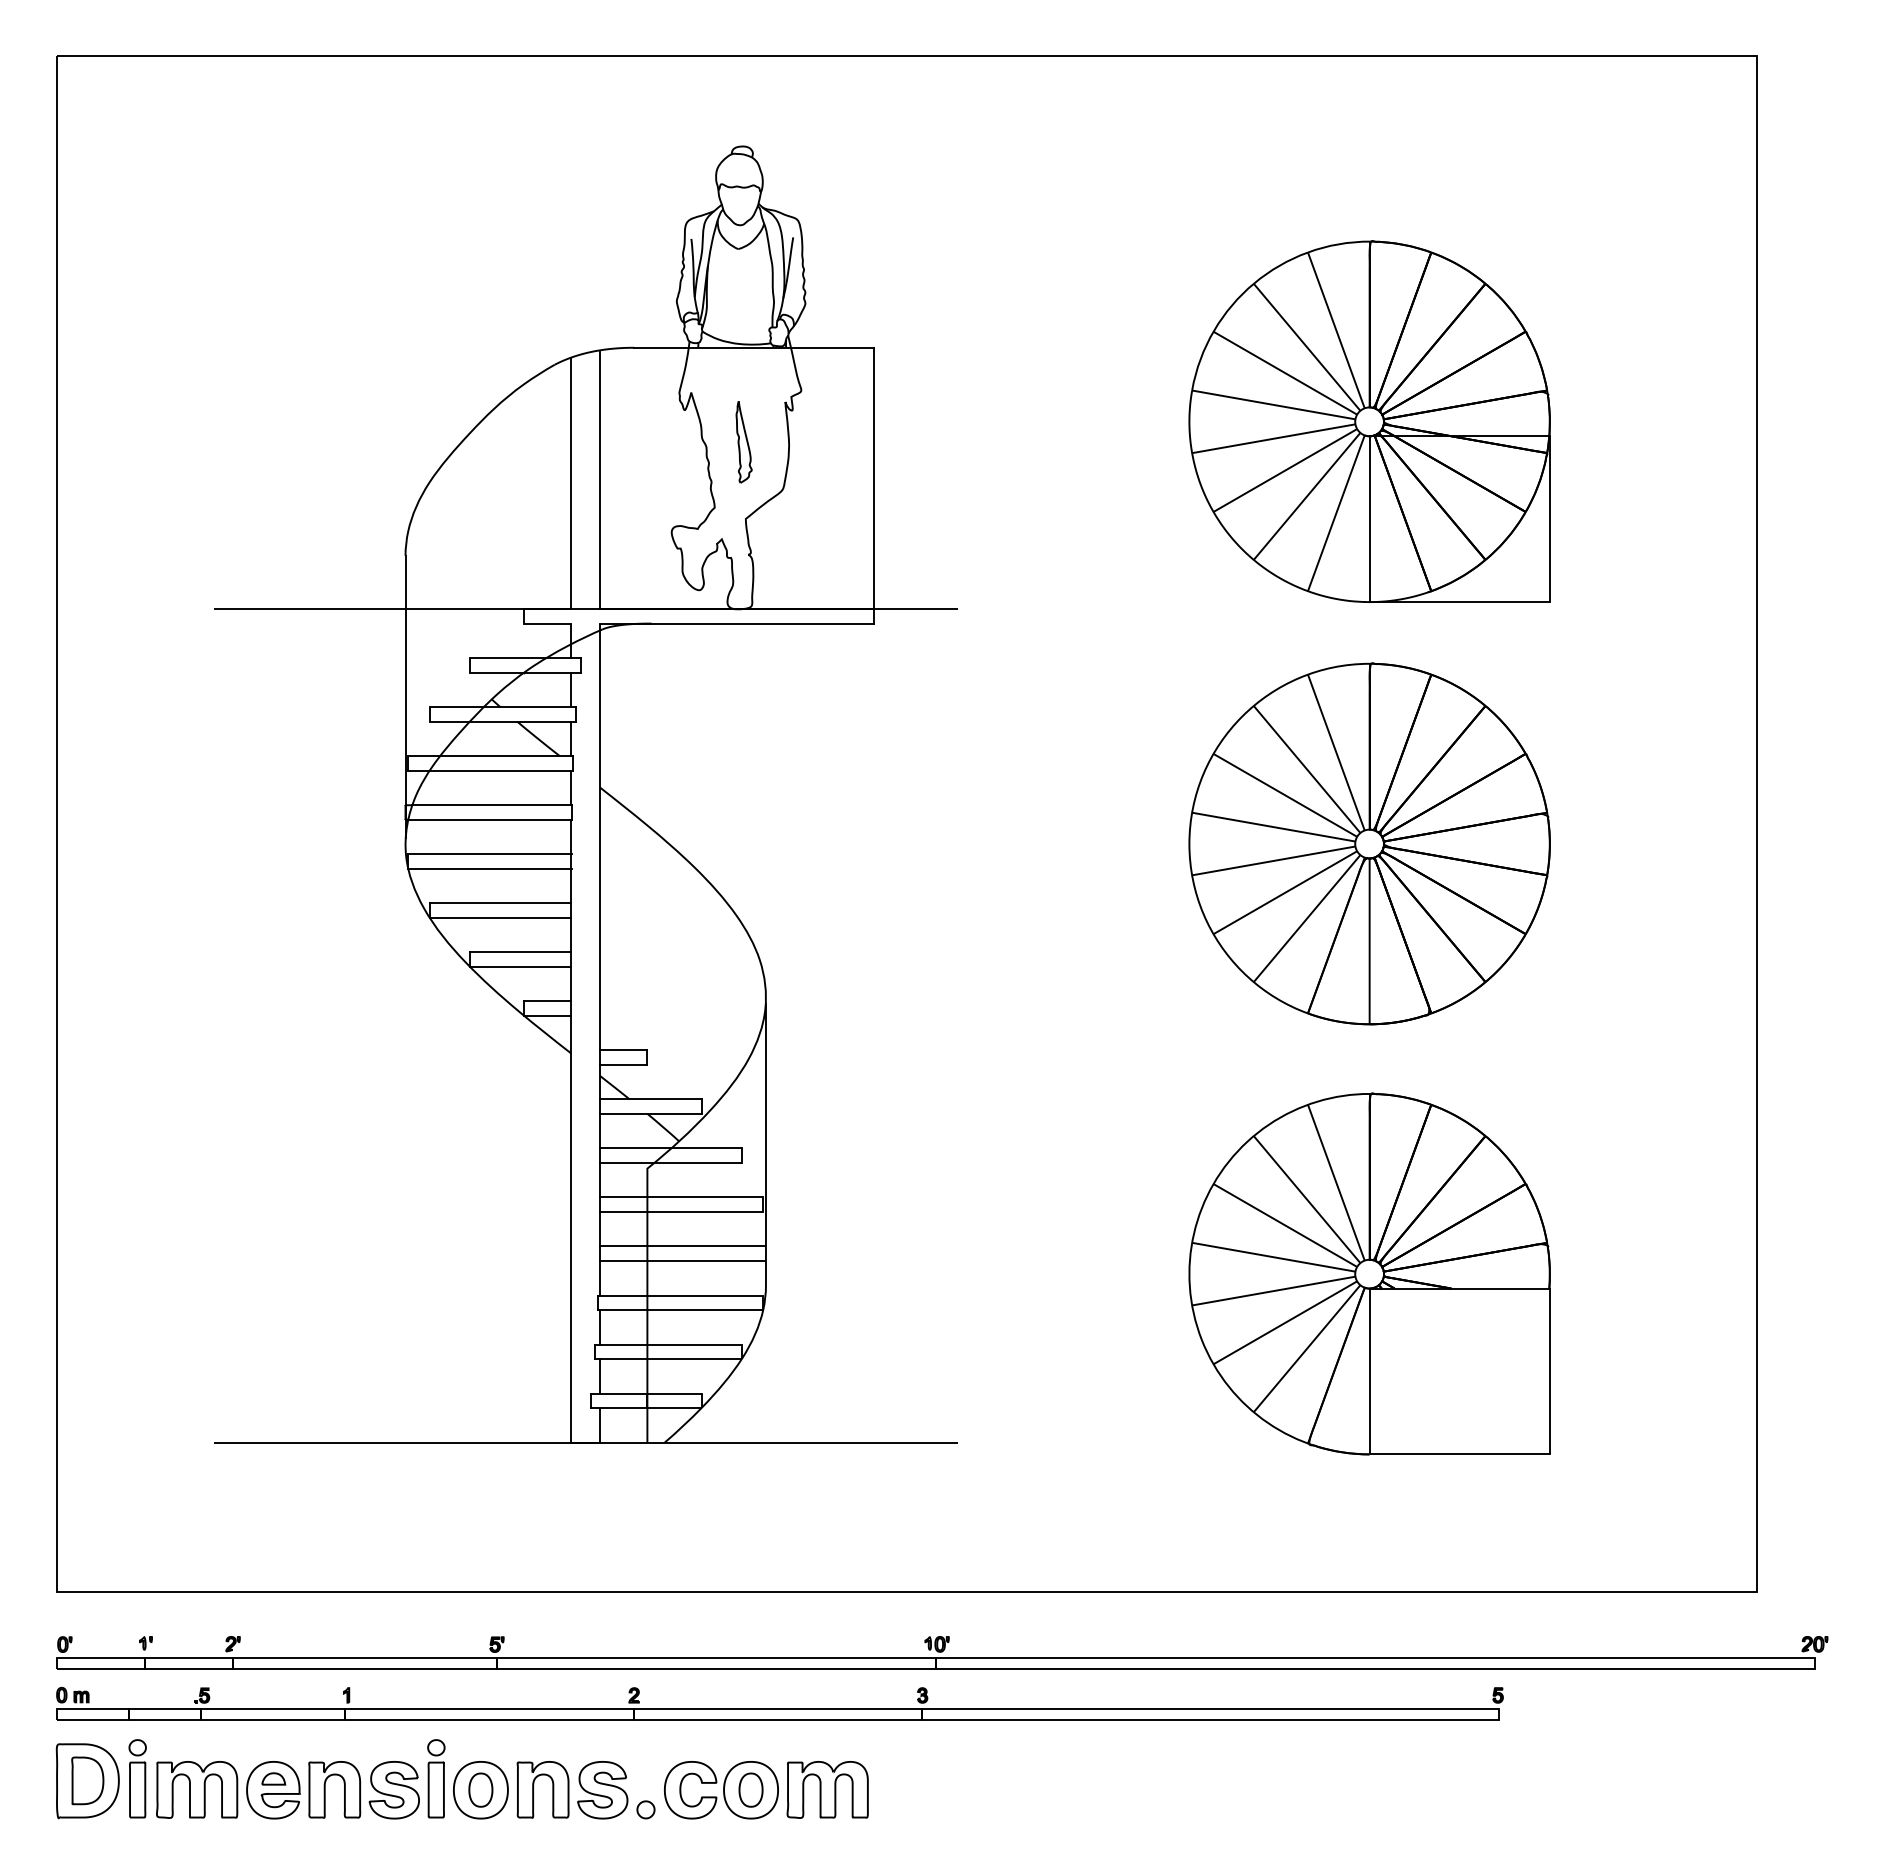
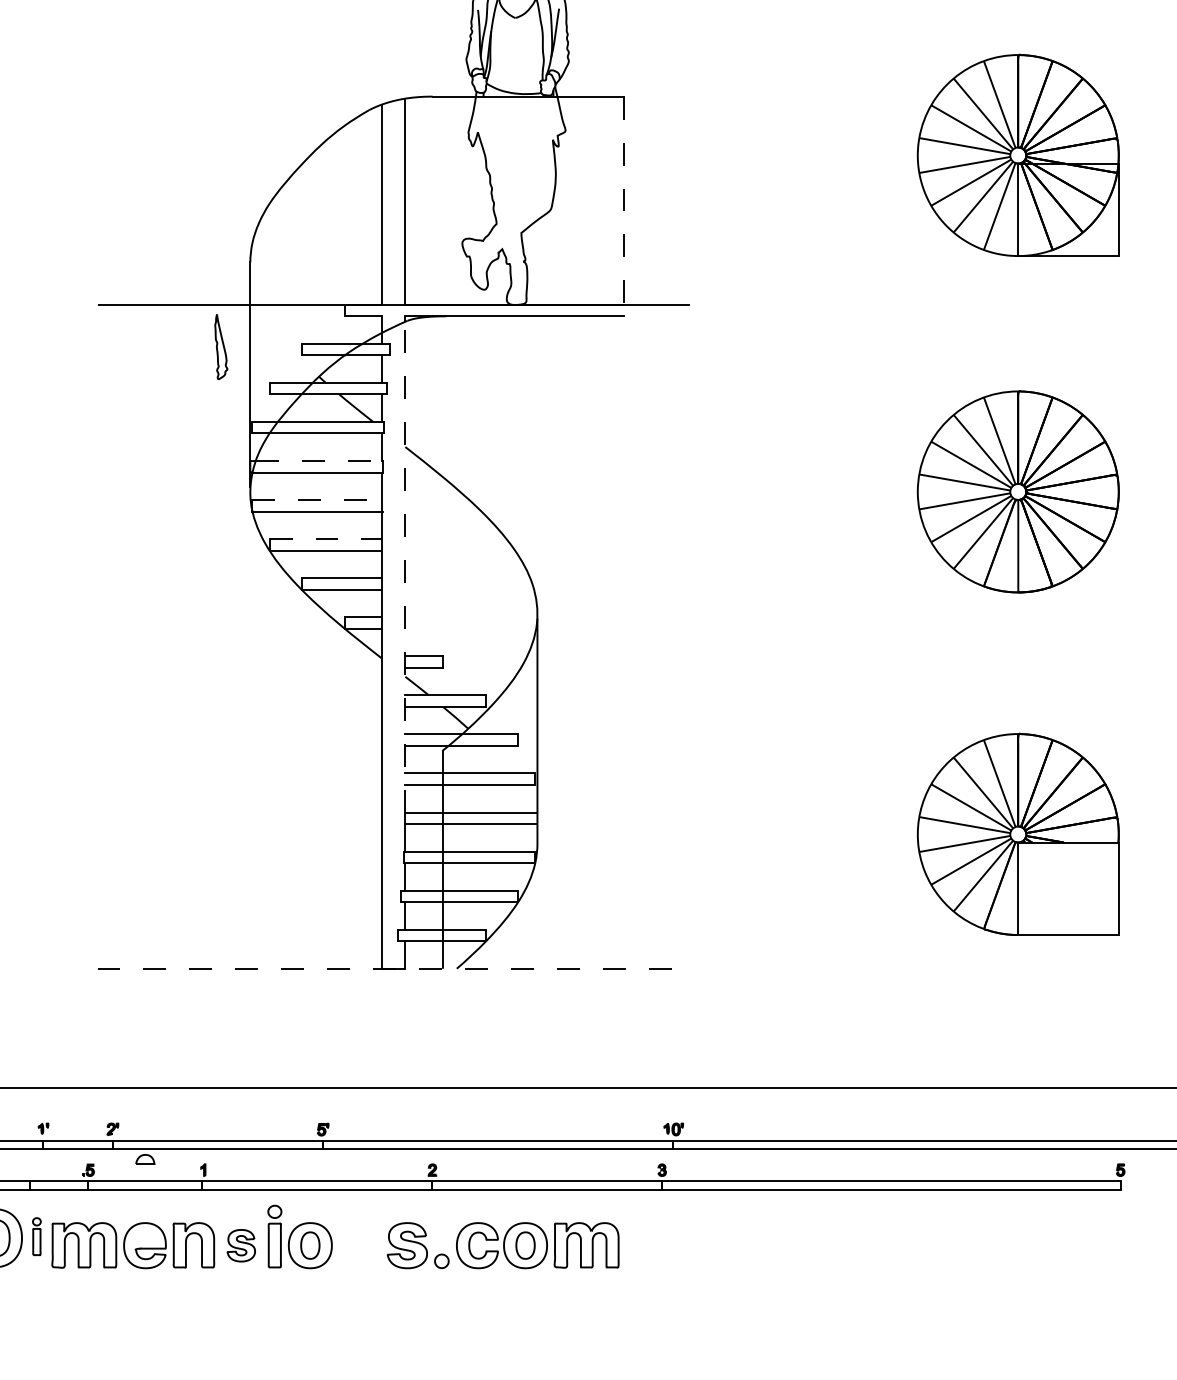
part: (1369, 421) -> (1018, 155), size x0.7
part: (743, 442) -> (220, 347), moved
line: (874, 485) -> (623, 206), solid -> dashed
line: (491, 805) -> (318, 461), solid -> dashed
part: (1369, 843) -> (1018, 491), size x0.7
line: (489, 854) -> (317, 500), solid -> dashed
line: (500, 903) -> (325, 539), solid -> dashed
line: (600, 937) -> (405, 566), solid -> dashed
part: (1369, 1273) -> (1018, 834), size x0.7
line: (585, 1442) -> (393, 968), solid -> dashed
part: (137, 1778) -> (36, 1236), size x0.6
part: (273, 1778) -> (145, 1159), moved
part: (533, 1789) -> (352, 1245), removed
part: (393, 1790) -> (240, 1245), size x0.7

